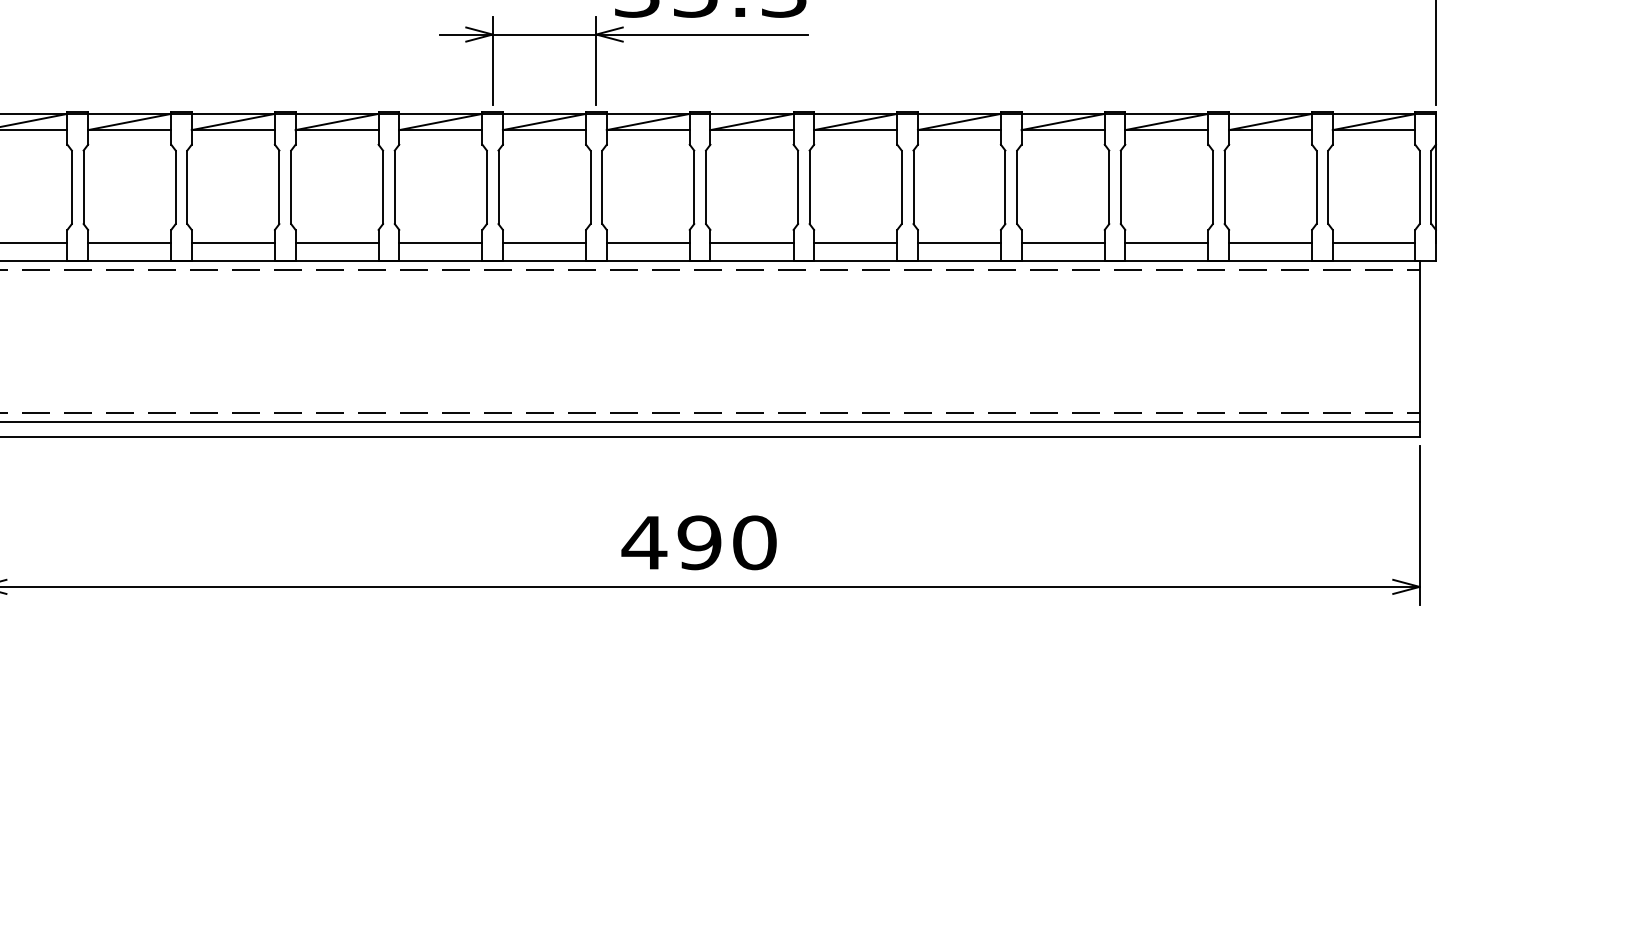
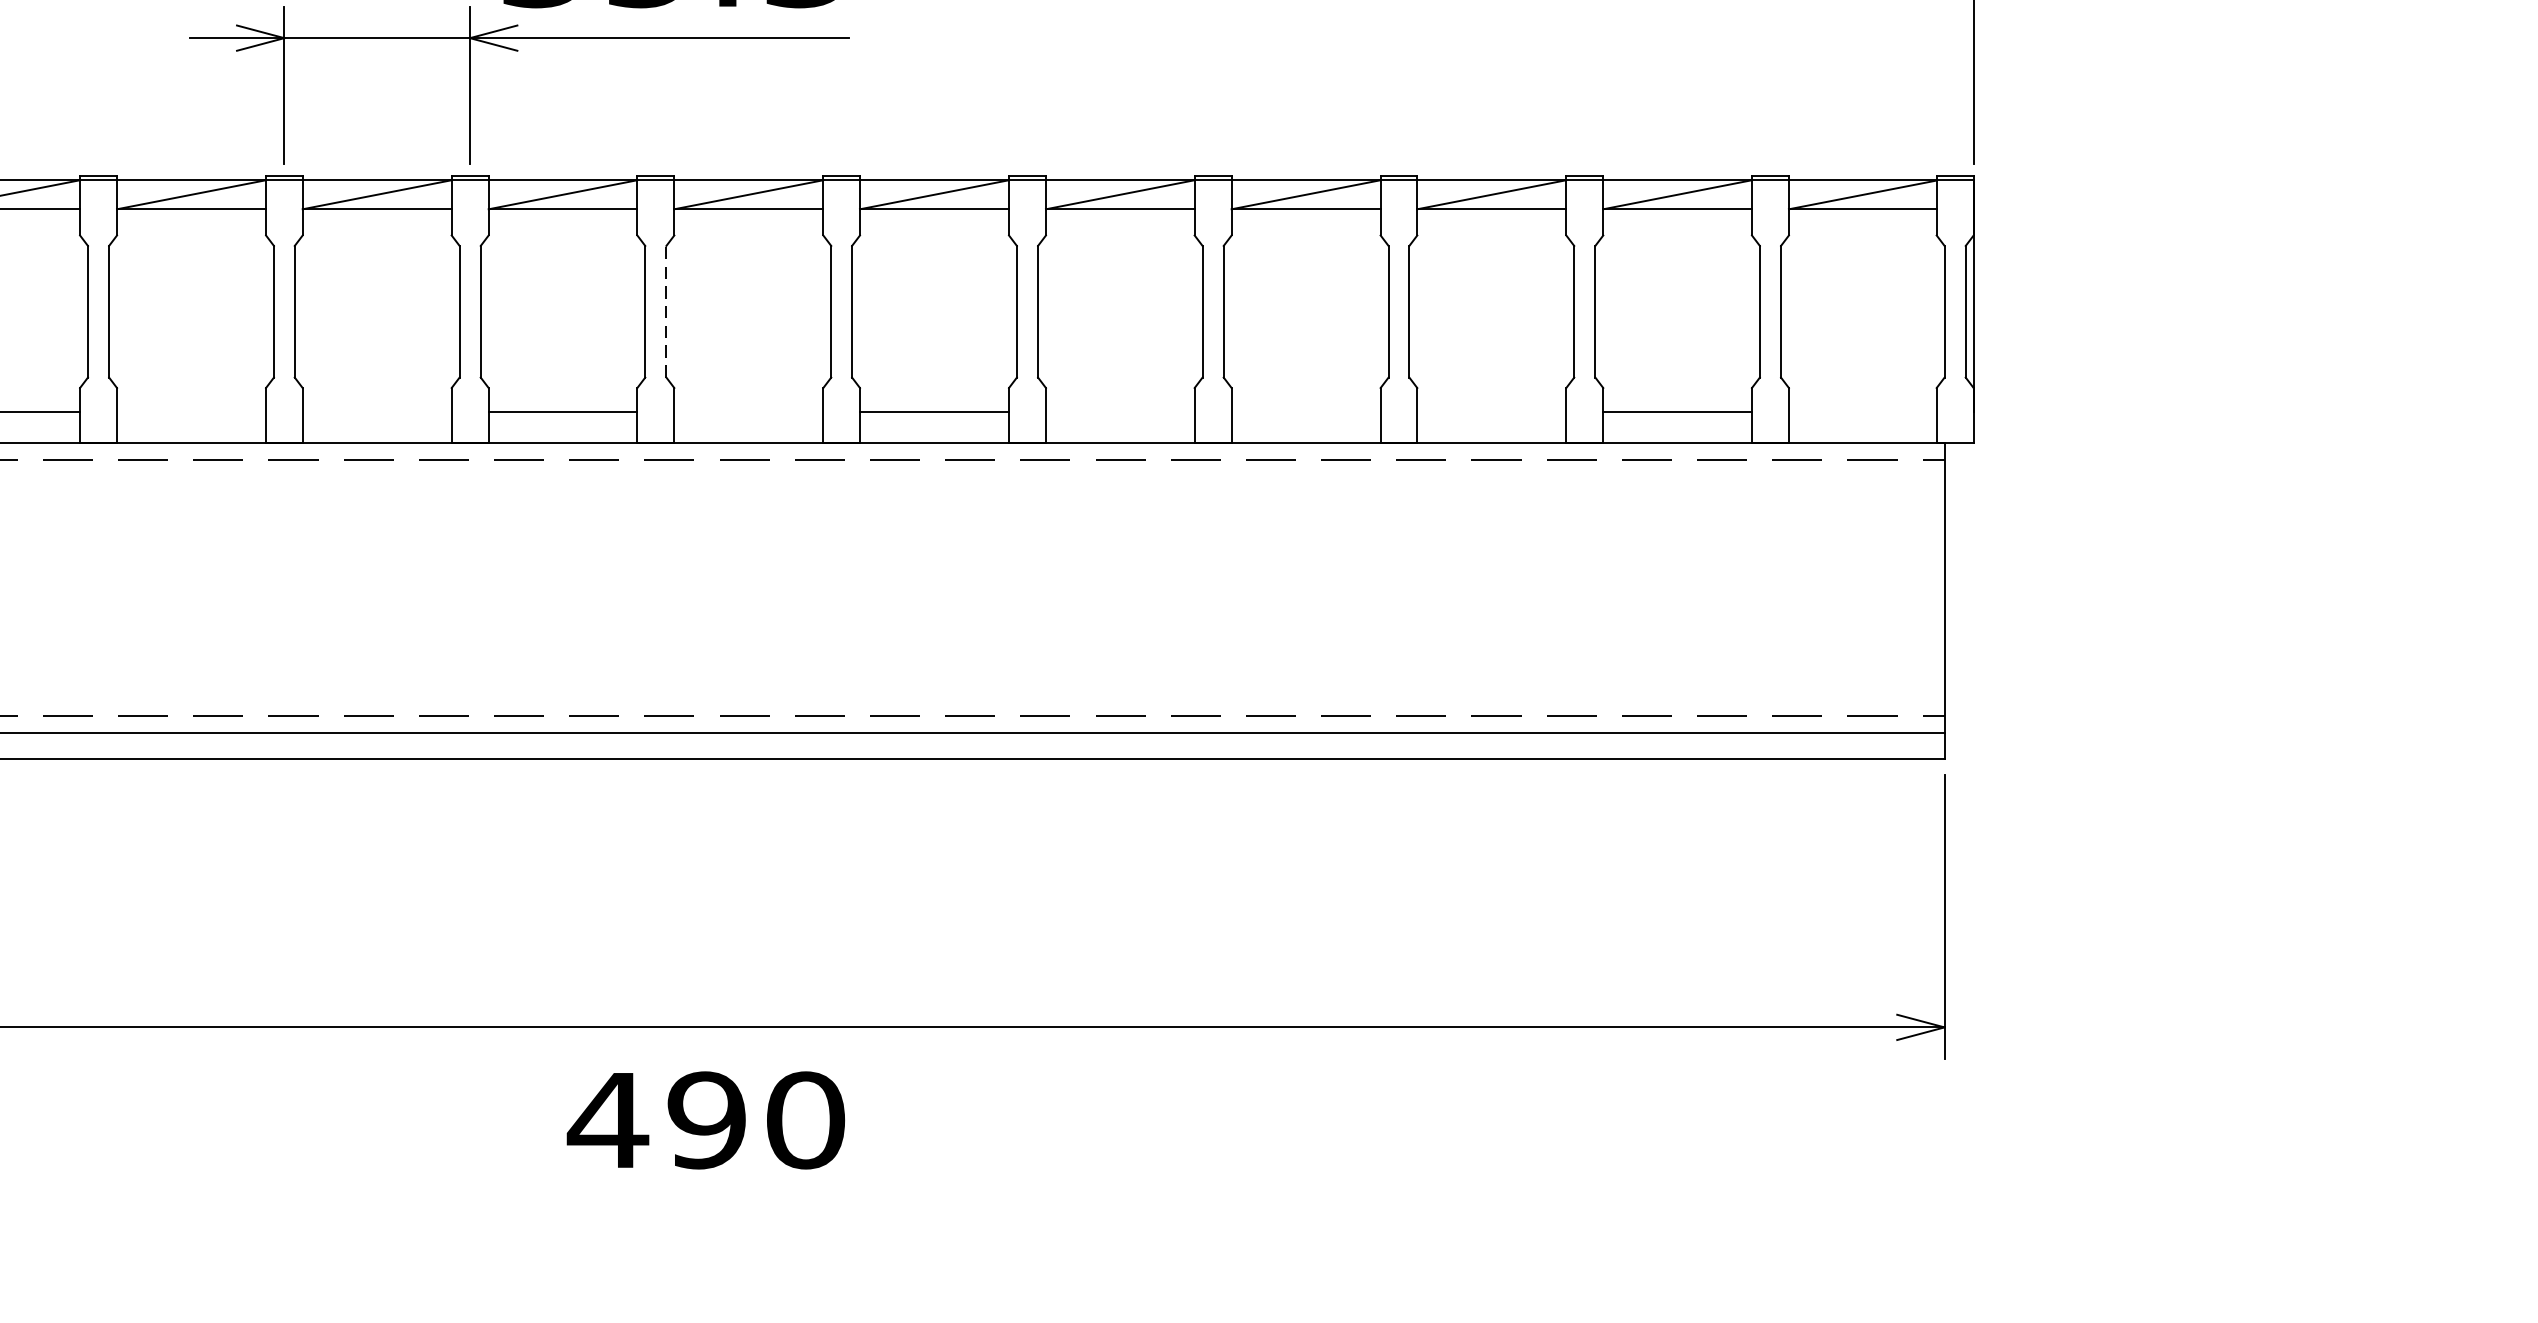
line: (706, 187) -> (667, 312), solid -> dashed
line: (440, 243) -> (190, 412), removed
line: (544, 243) -> (377, 412), removed
line: (751, 243) -> (747, 412), removed
line: (958, 243) -> (1118, 412), removed
line: (1062, 243) -> (1304, 412), removed
line: (1166, 243) -> (1491, 412), removed
line: (1373, 243) -> (1861, 412), removed
text: (698, 542) -> (704, 1119), moved

